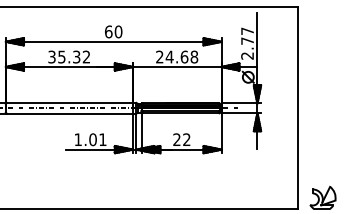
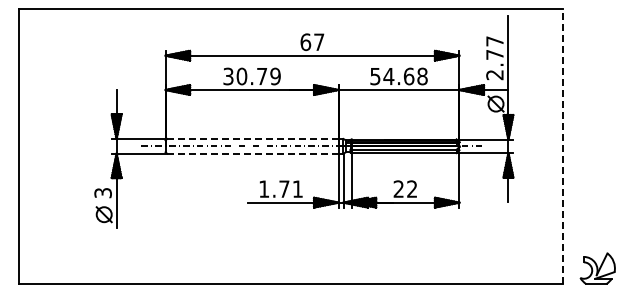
text: (118, 32) -> (319, 42), 60 -> 67
text: (74, 57) -> (258, 76), 35.32 -> 30.79
text: (159, 57) -> (375, 76), 24.68 -> 54.68
line: (69, 102) -> (252, 138), solid -> dashed
line: (297, 107) -> (563, 145), solid -> dashed
line: (69, 113) -> (252, 153), solid -> dashed
text: (93, 139) -> (284, 188), 1.01 -> 1.71

